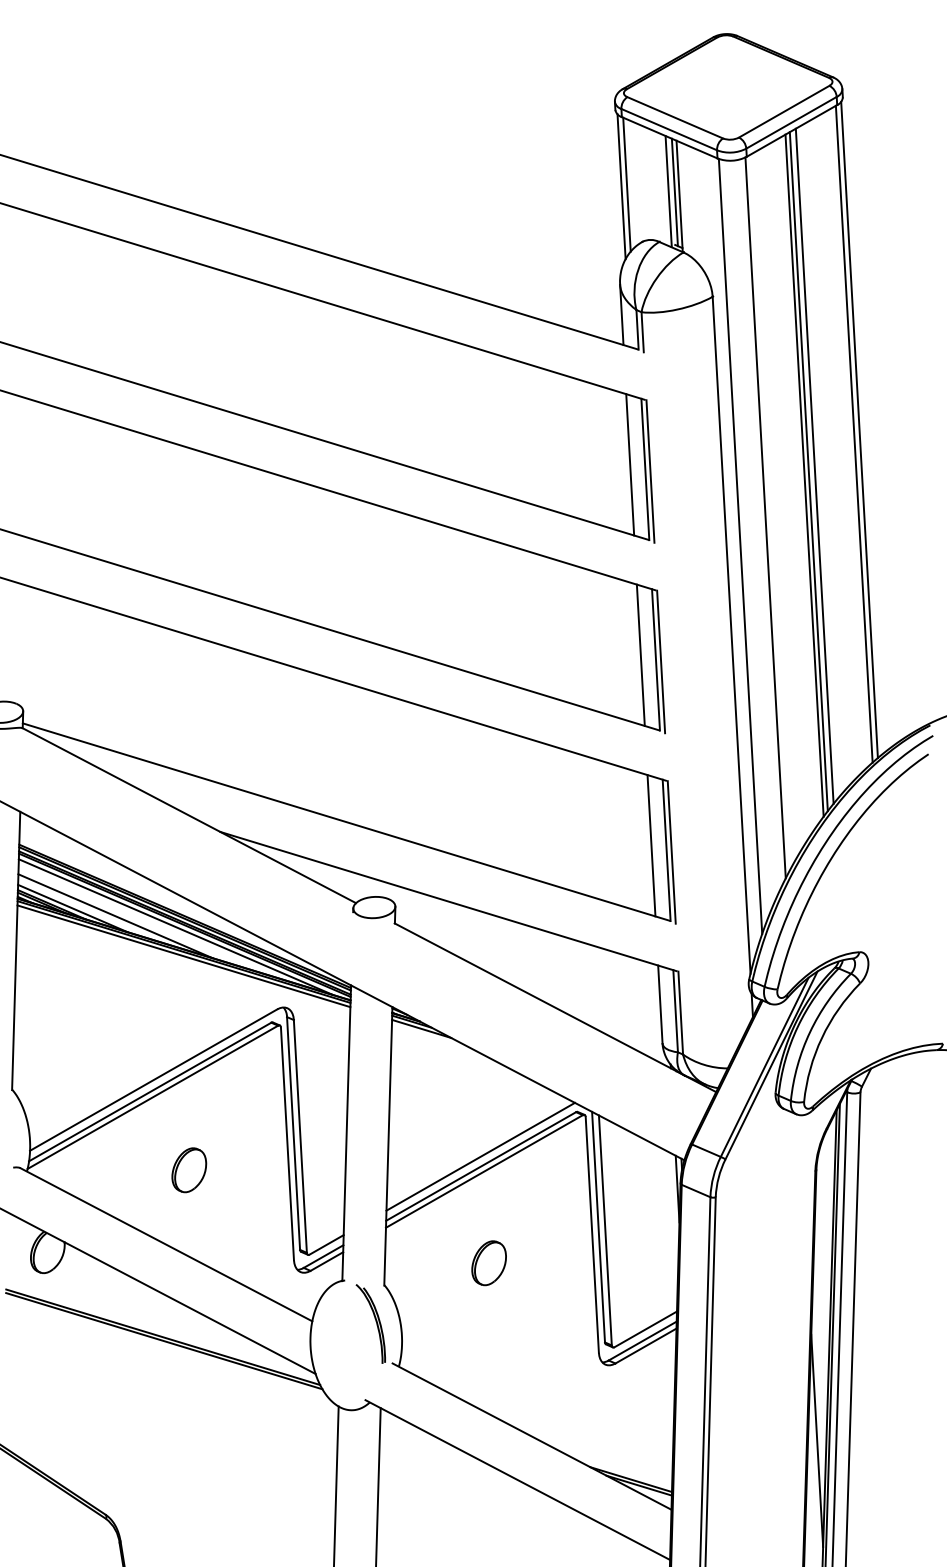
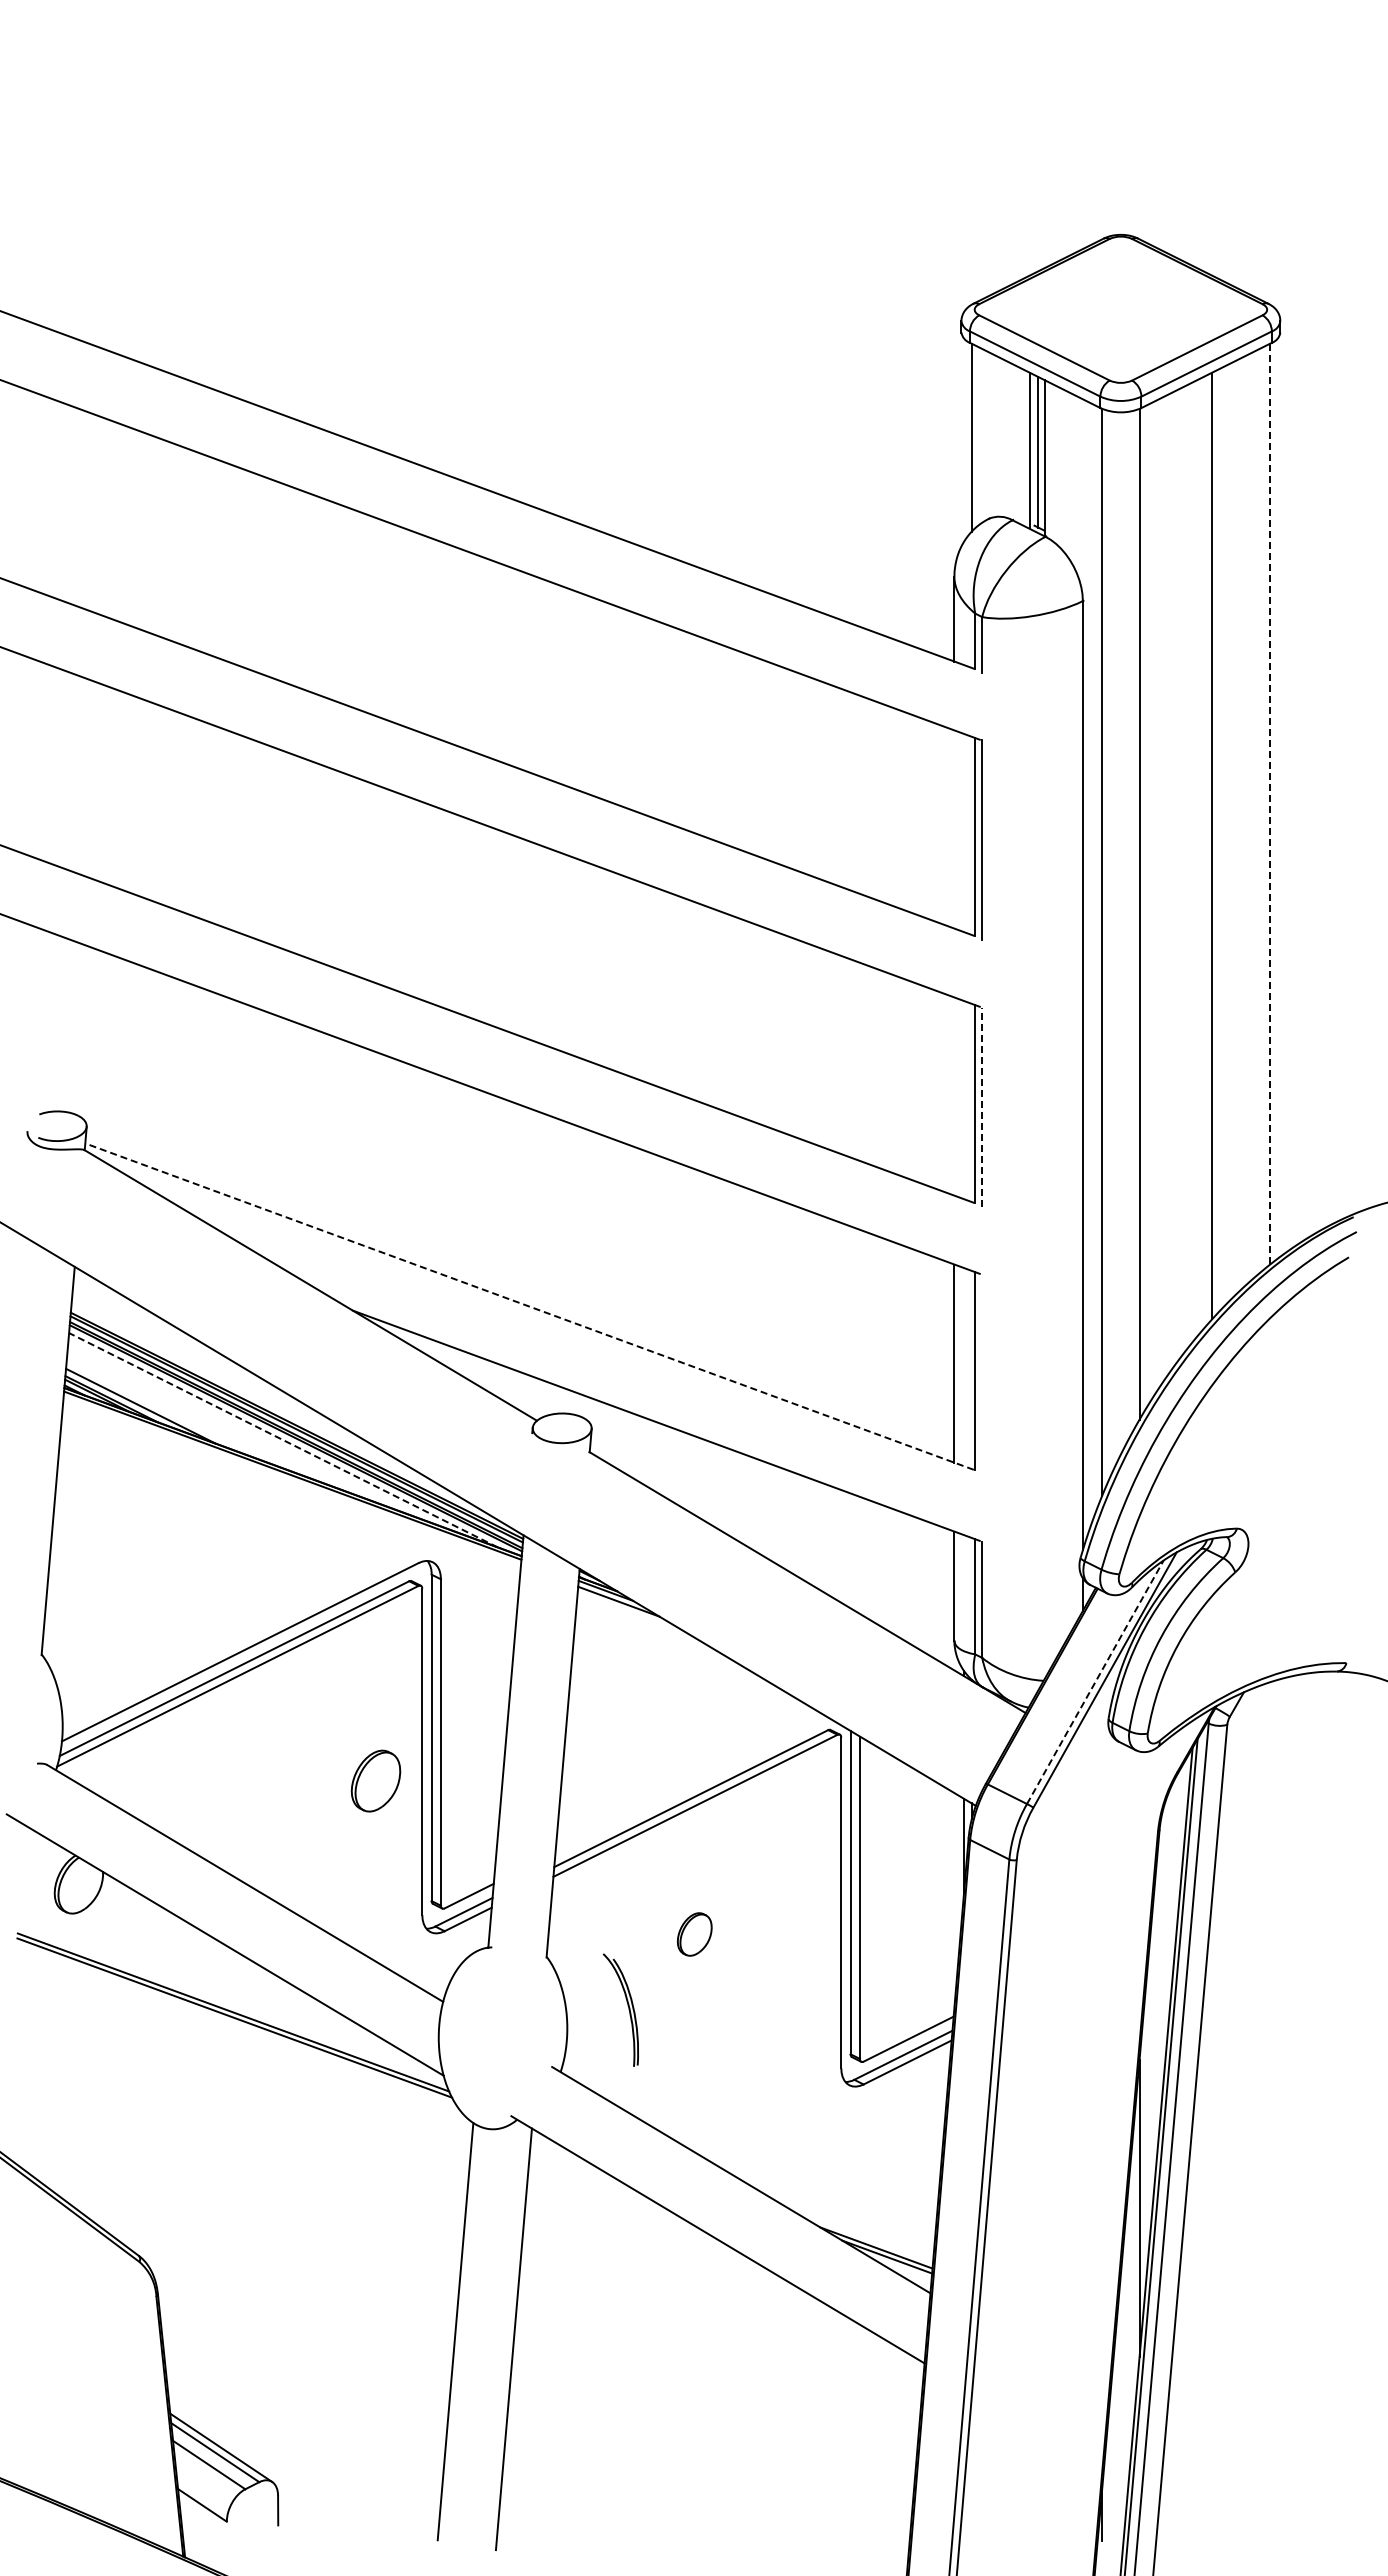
line: (621, 186) -> (964, 439), removed
line: (859, 429) -> (1277, 798), removed
line: (854, 434) -> (1270, 804), solid -> dashed
line: (630, 464) -> (954, 829), removed
line: (808, 471) -> (1203, 852), removed
line: (804, 475) -> (1197, 858), removed
line: (640, 655) -> (954, 1096), removed
line: (661, 661) -> (982, 1107), solid -> dashed
line: (346, 821) -> (529, 1306), solid -> dashed
line: (671, 852) -> (982, 1374), removed
line: (115, 916) -> (199, 1420), removed
line: (176, 927) -> (283, 1440), solid -> dashed
line: (183, 956) -> (291, 1481), removed
line: (764, 1067) -> (1095, 1682), solid -> dashed
line: (480, 1157) -> (691, 1785), removed
part: (188, 1169) -> (375, 1780), moved
part: (488, 1263) -> (694, 1934), size x0.7
part: (376, 1323) -> (628, 2009), moved

